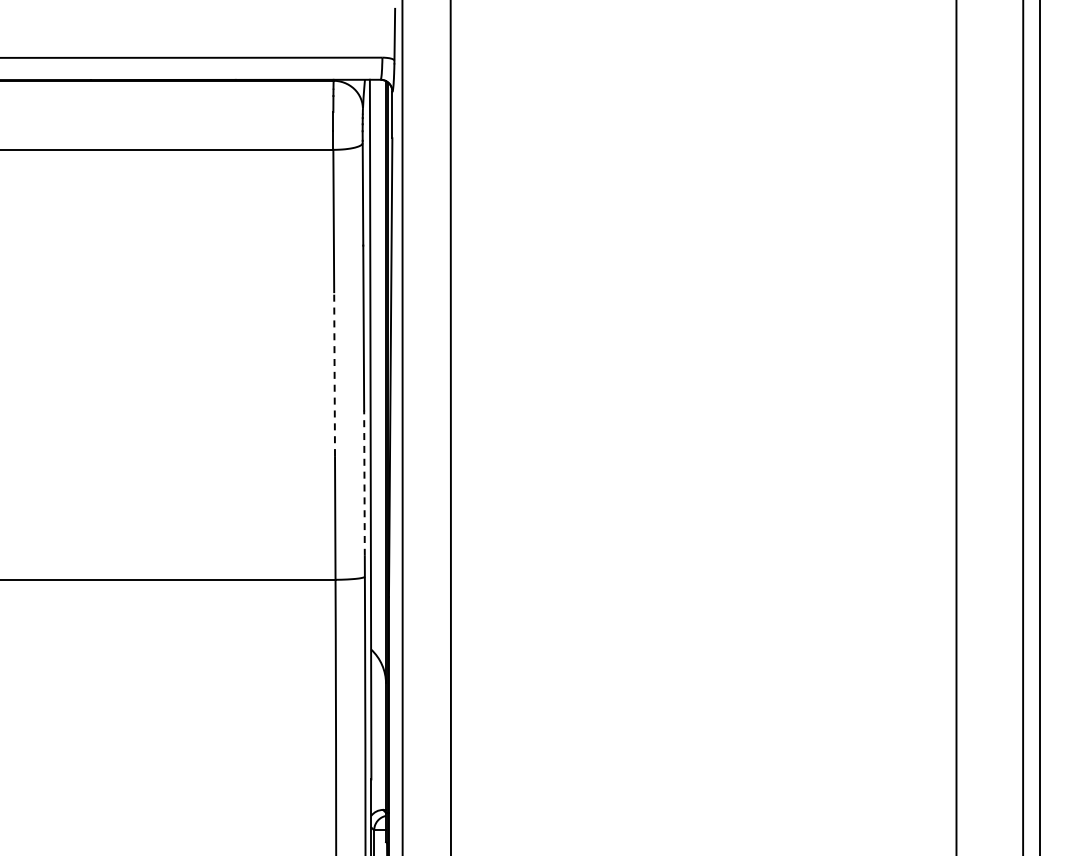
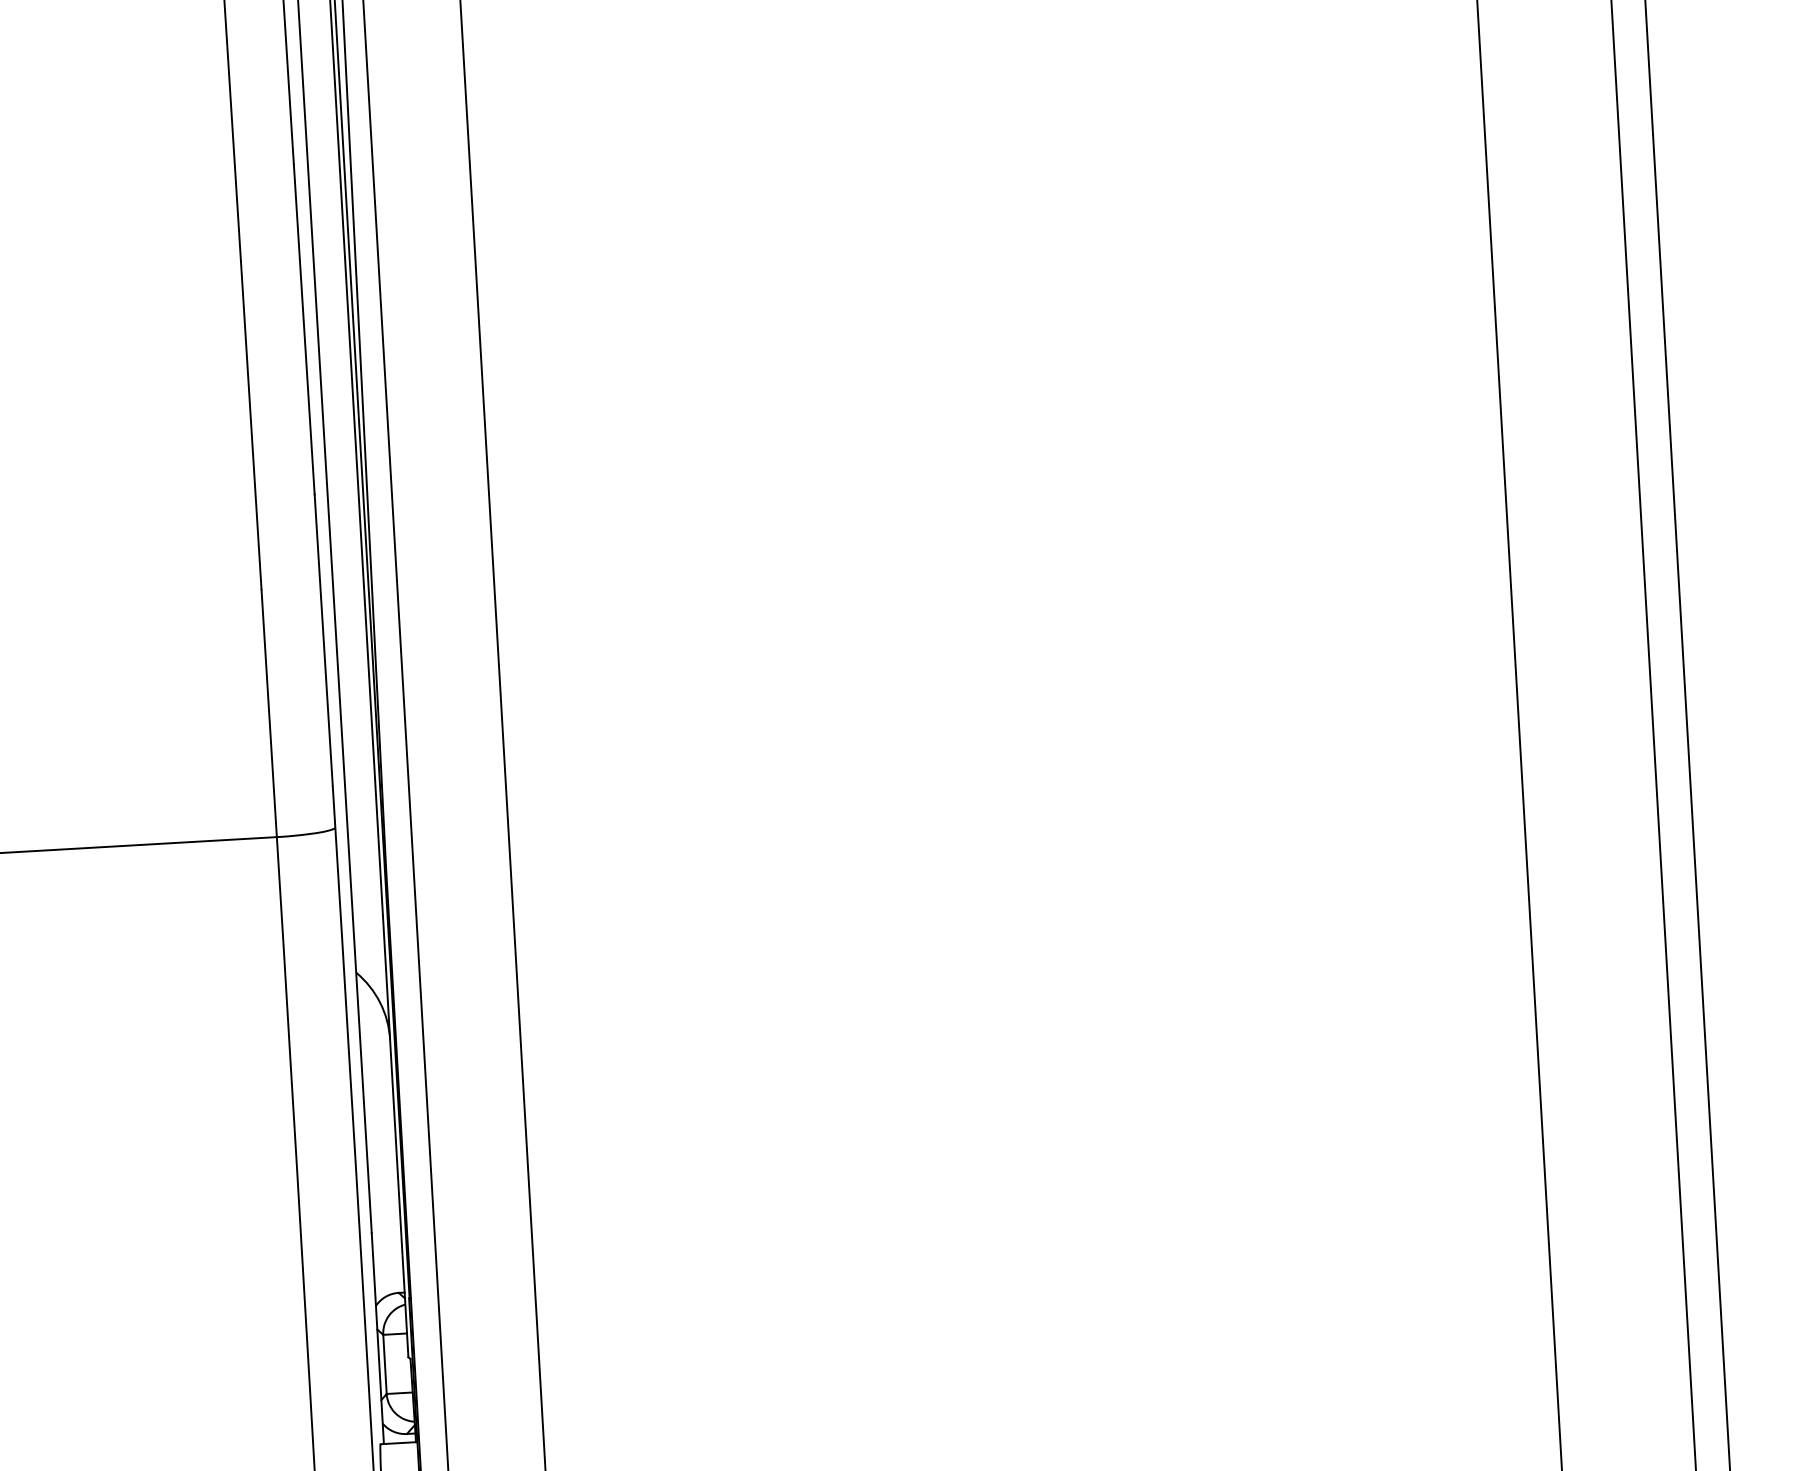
line: (334, 374) -> (251, 425), dashed -> solid
line: (364, 483) -> (323, 640), dashed -> solid

